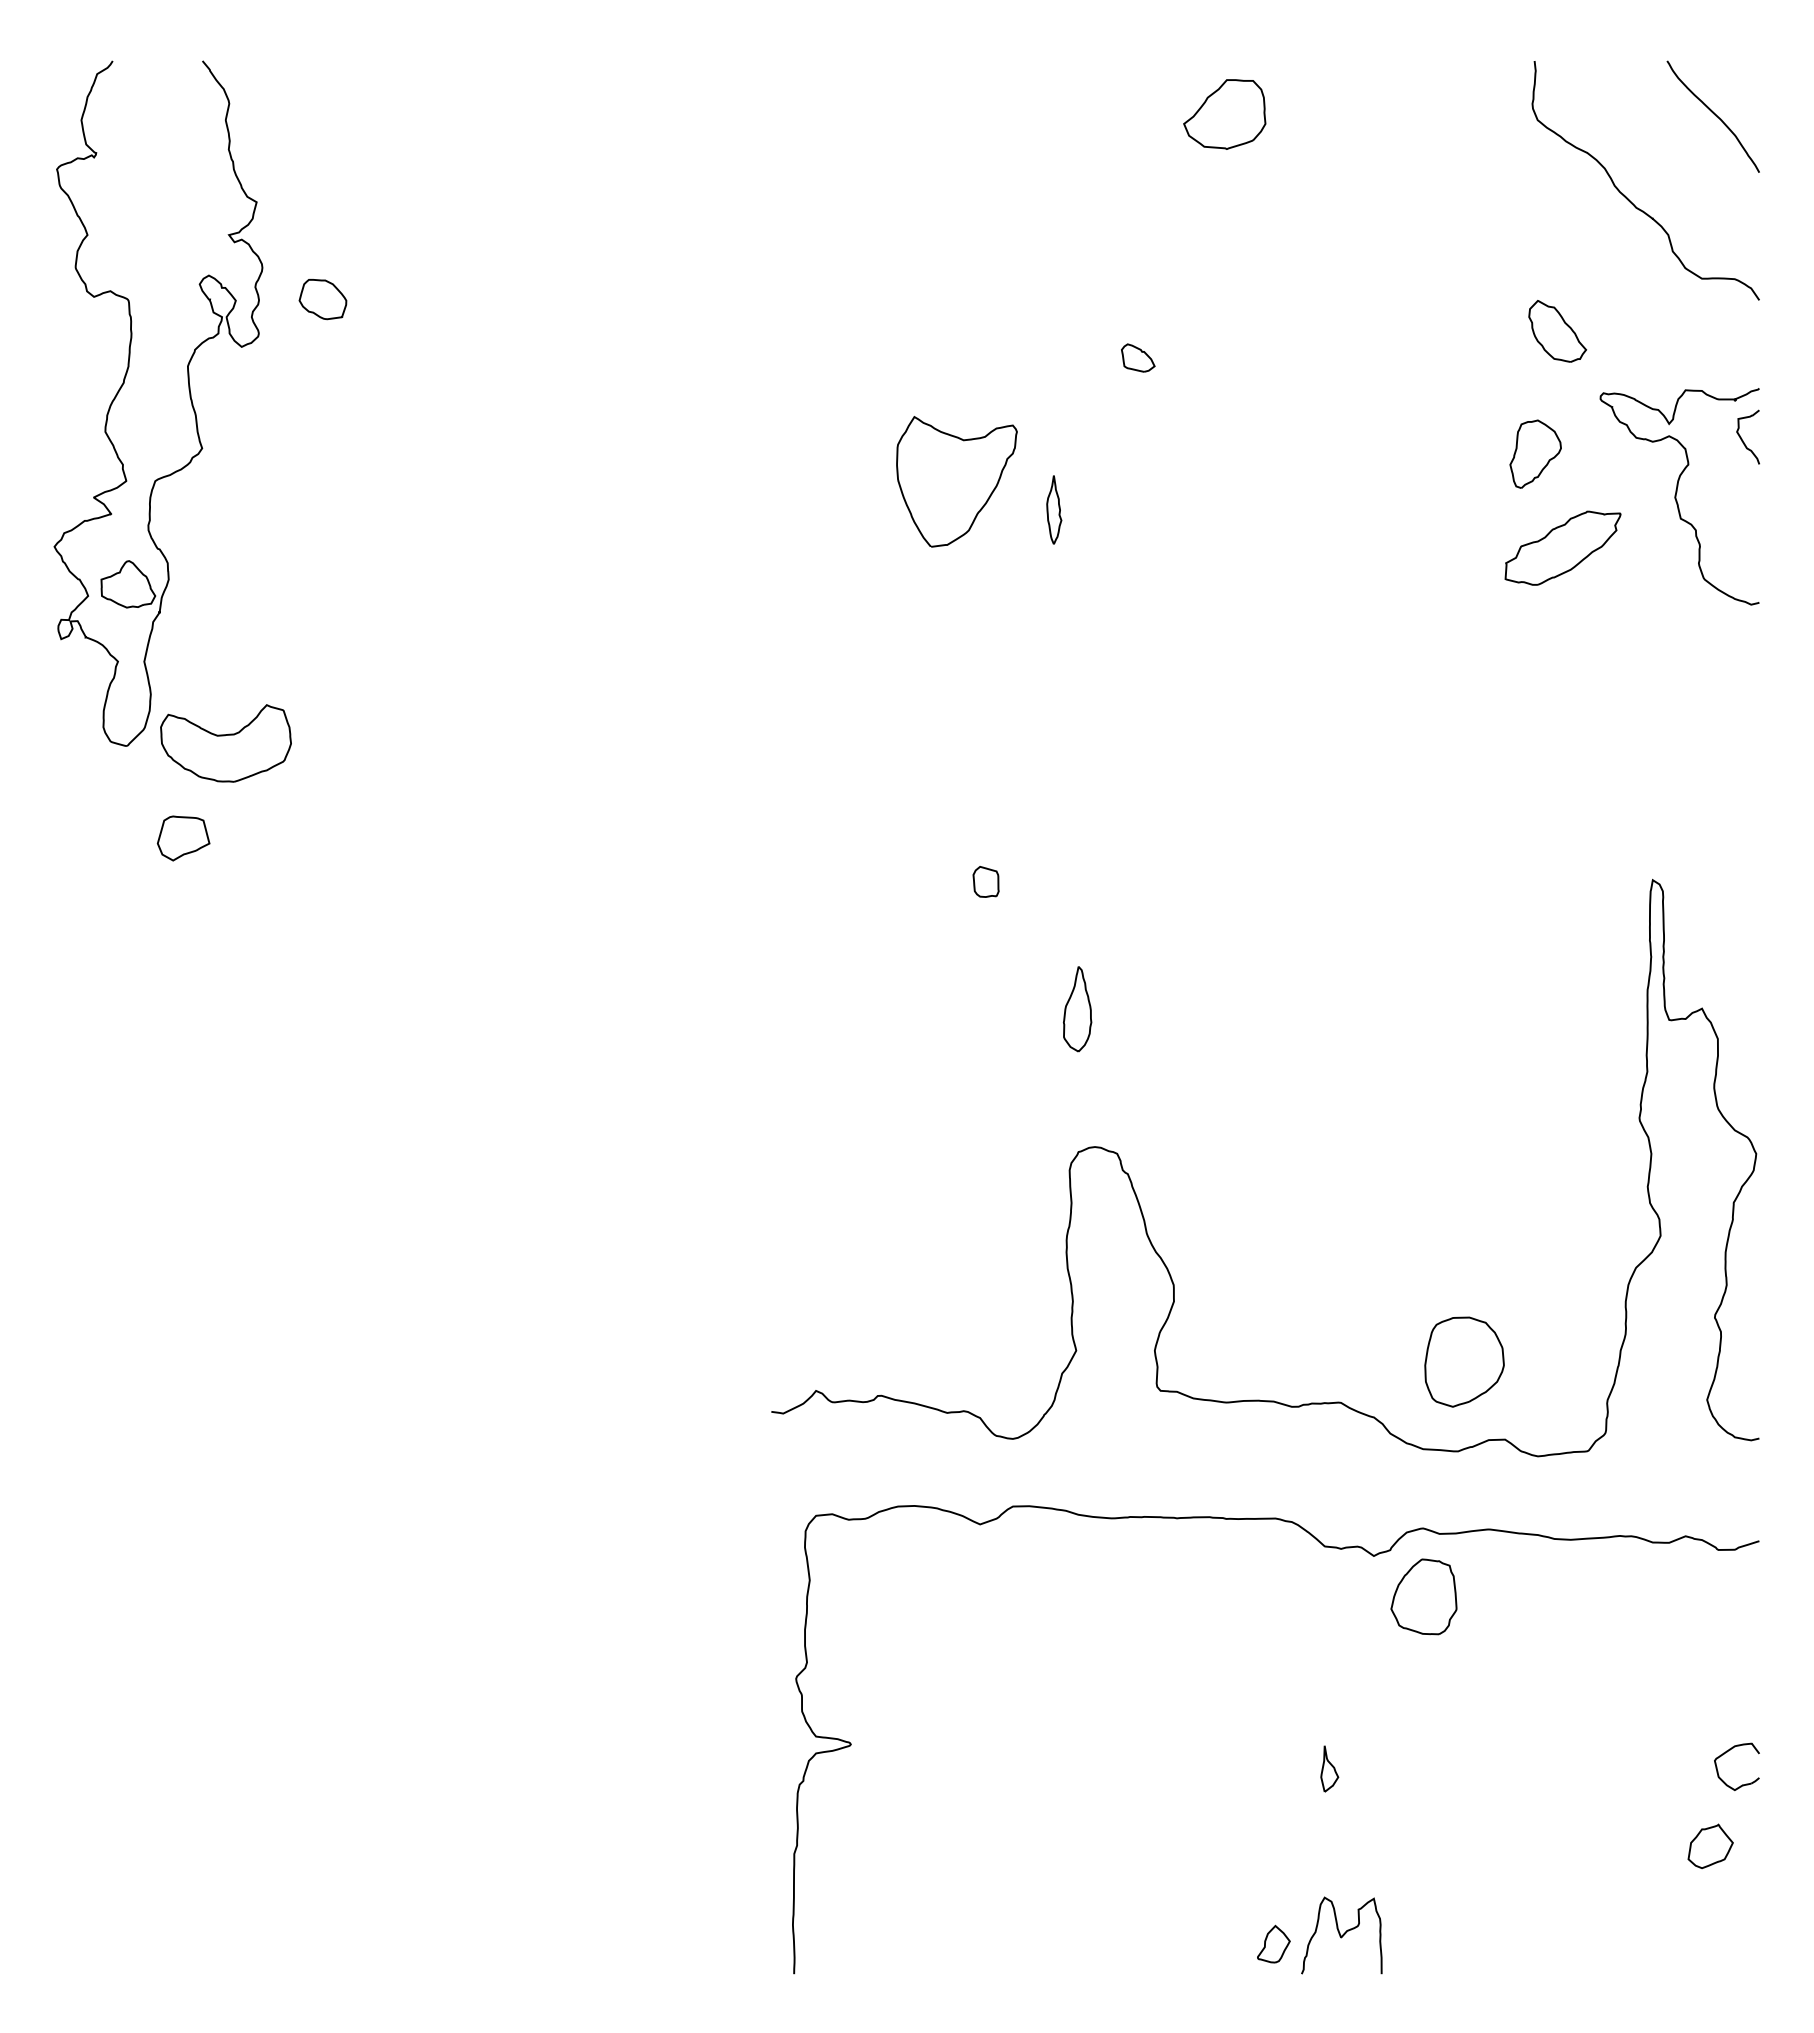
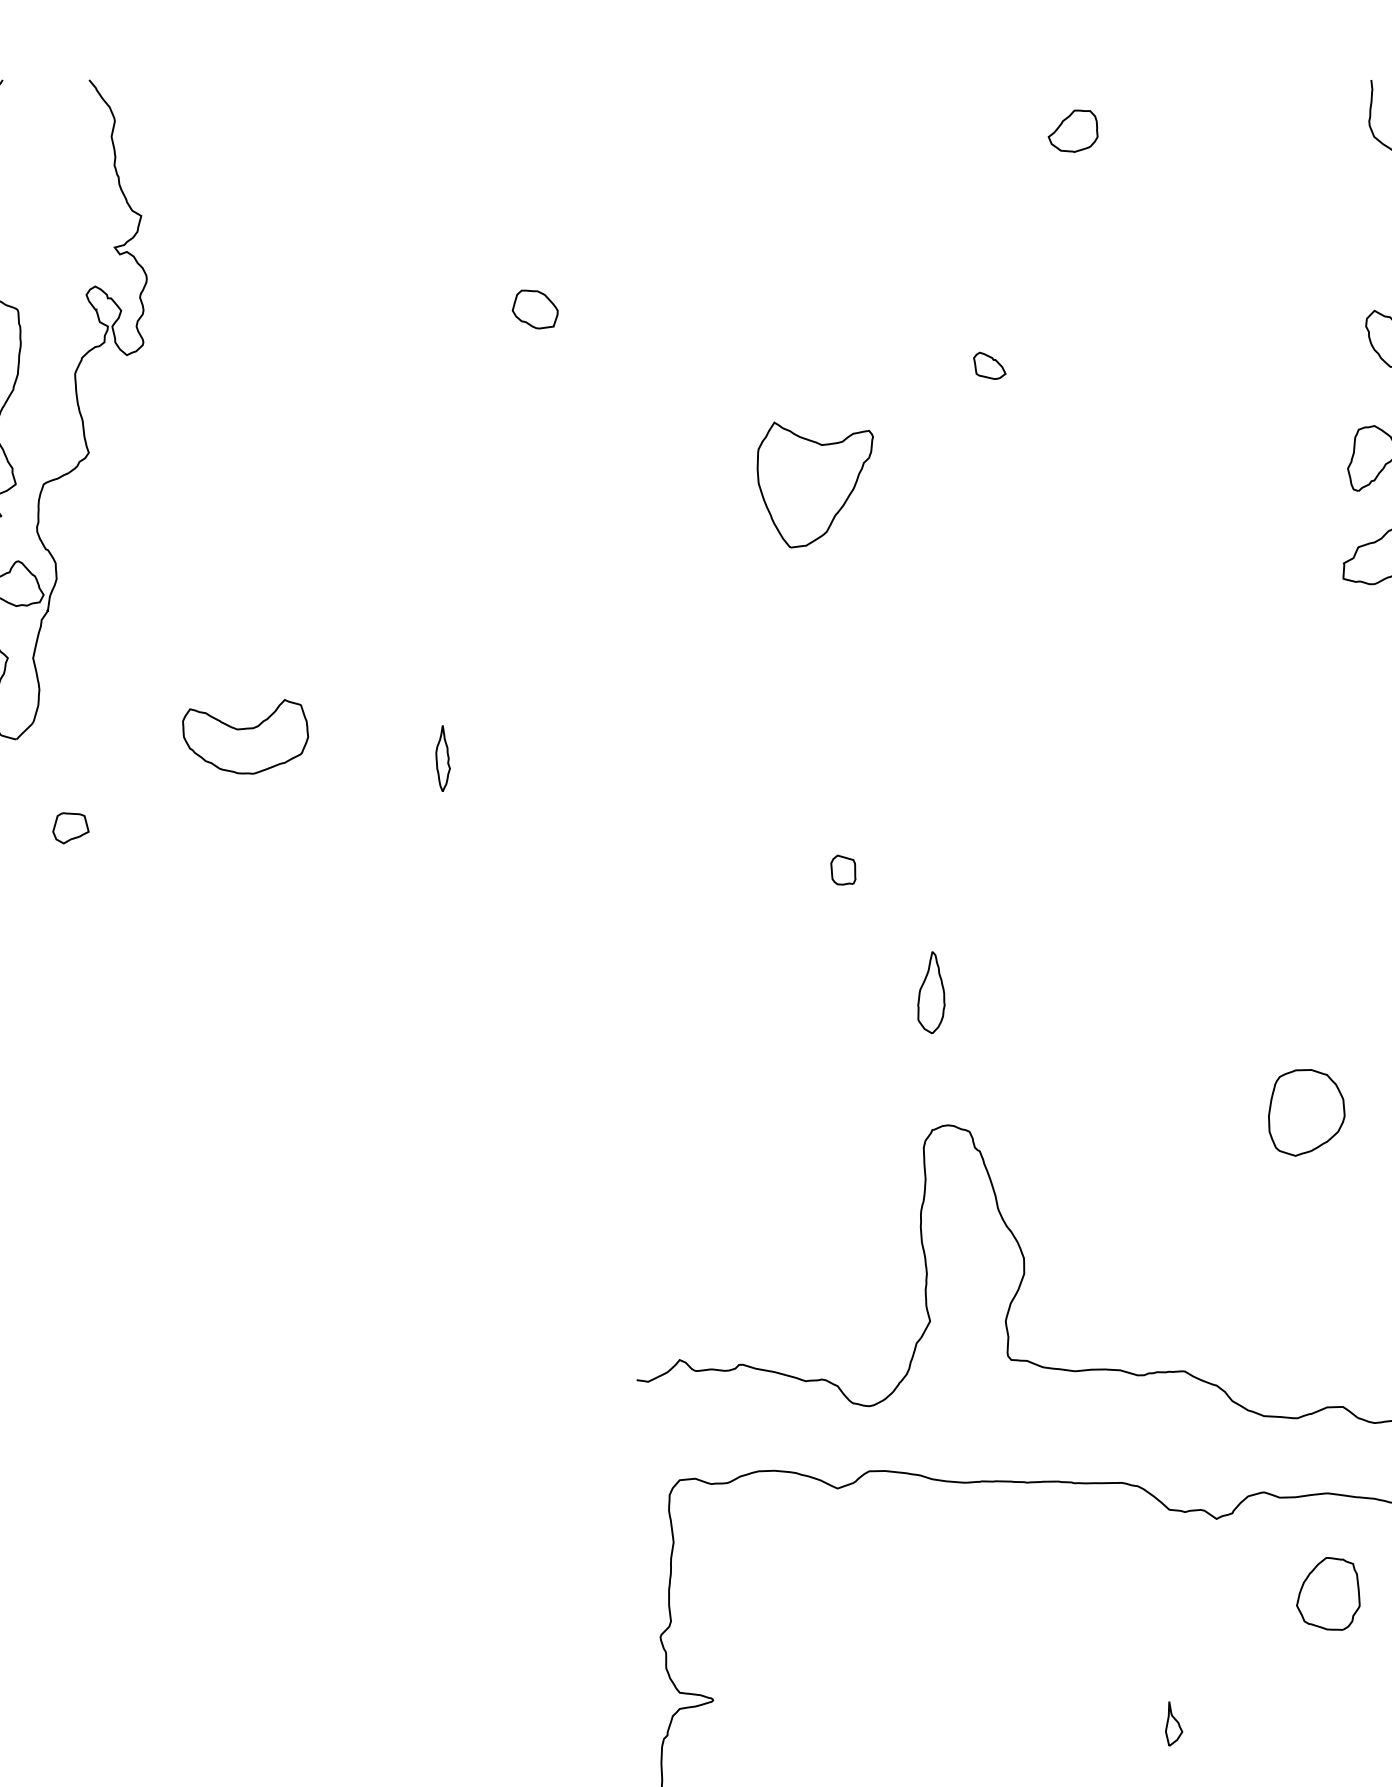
part: (1224, 113) -> (1072, 130), size x0.62
part: (322, 299) -> (534, 309), moved
part: (1054, 509) -> (443, 758), moved
part: (225, 743) -> (245, 736), moved
part: (183, 838) -> (70, 828), size x0.71
part: (1464, 1361) -> (1306, 1112), moved
part: (1423, 1596) -> (1327, 1593), moved

